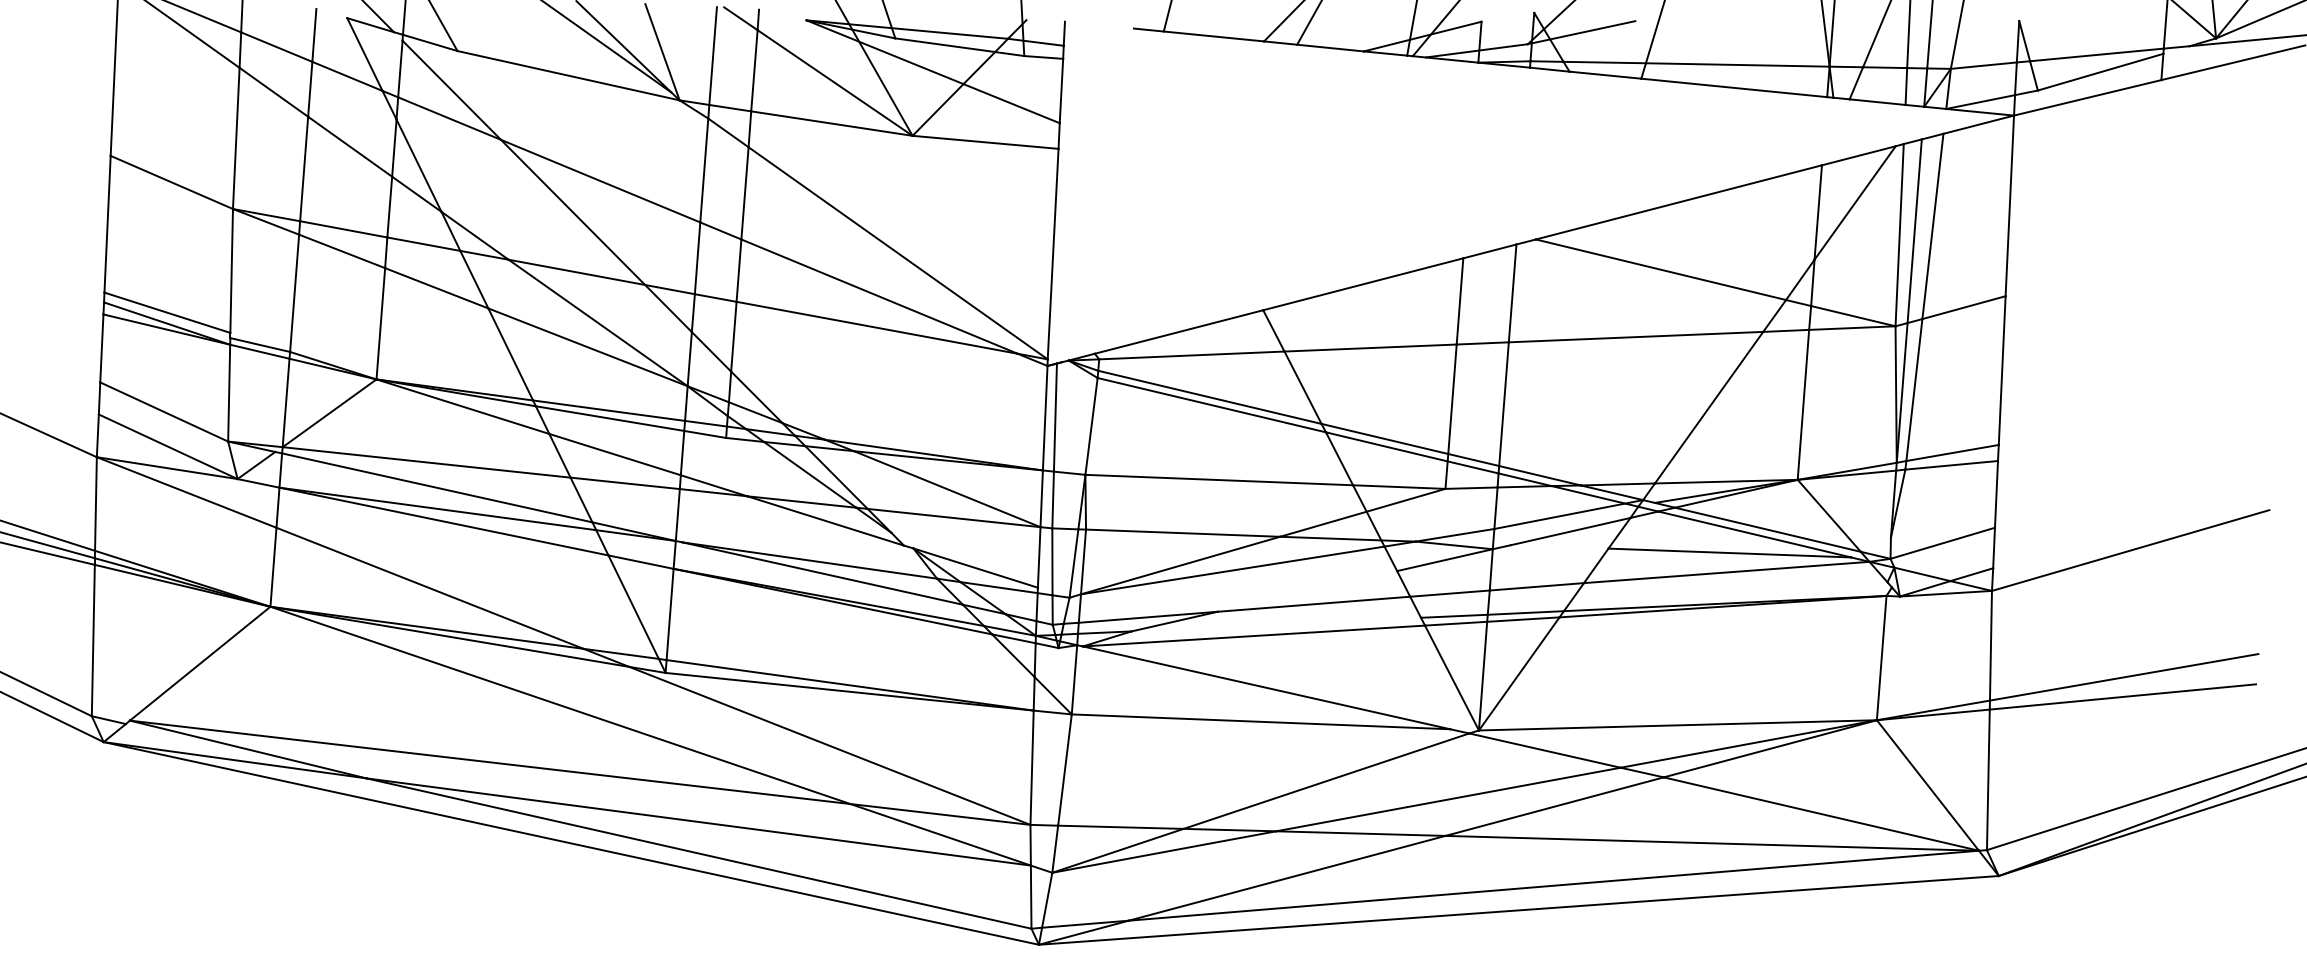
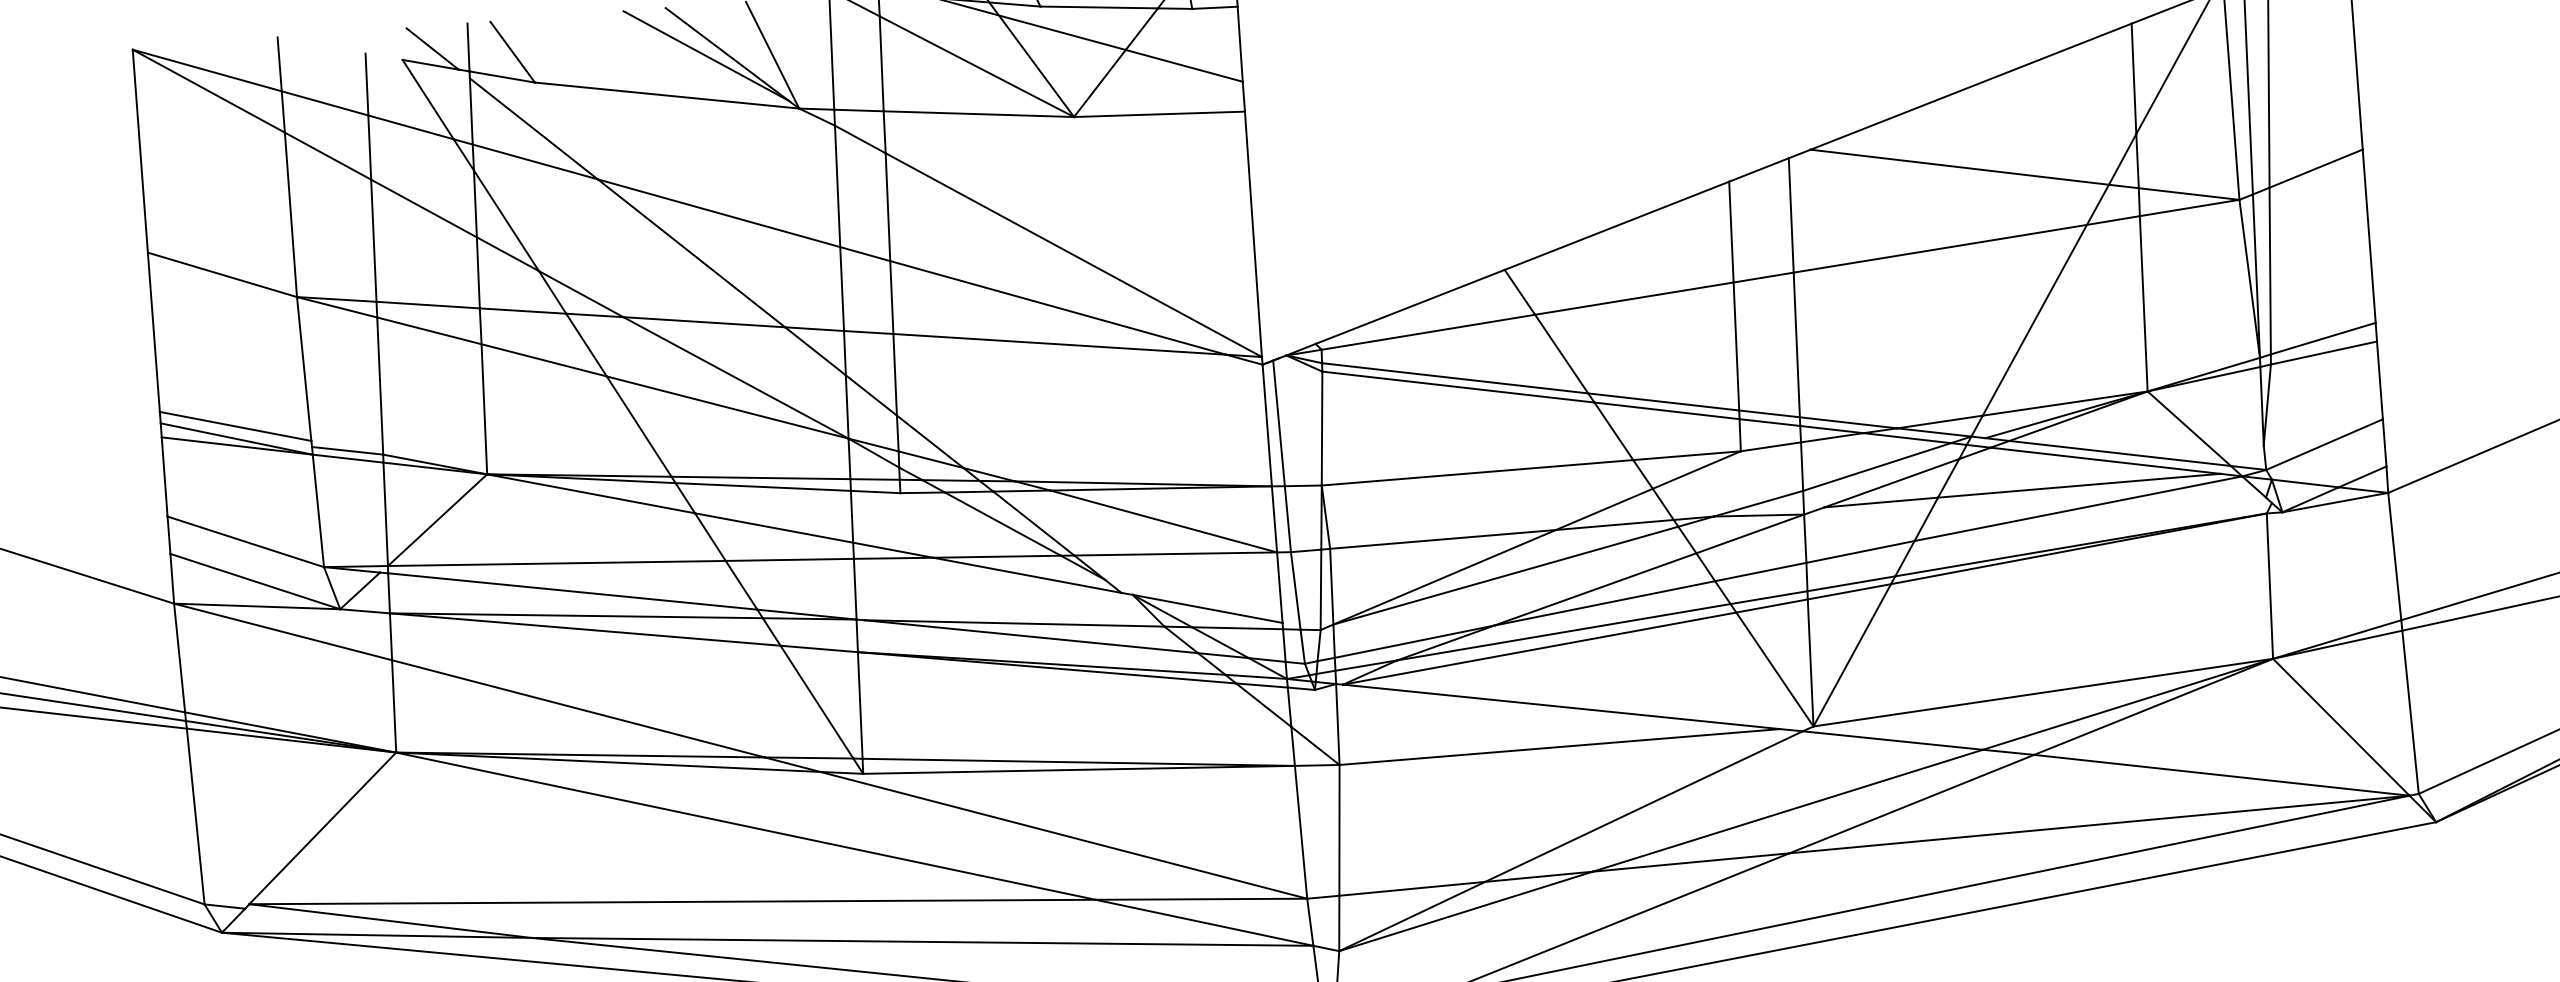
line: (1559, 546) -> (1881, 502), added
line: (1307, 591) -> (1595, 589), added
line: (1276, 624) -> (1564, 632), added

